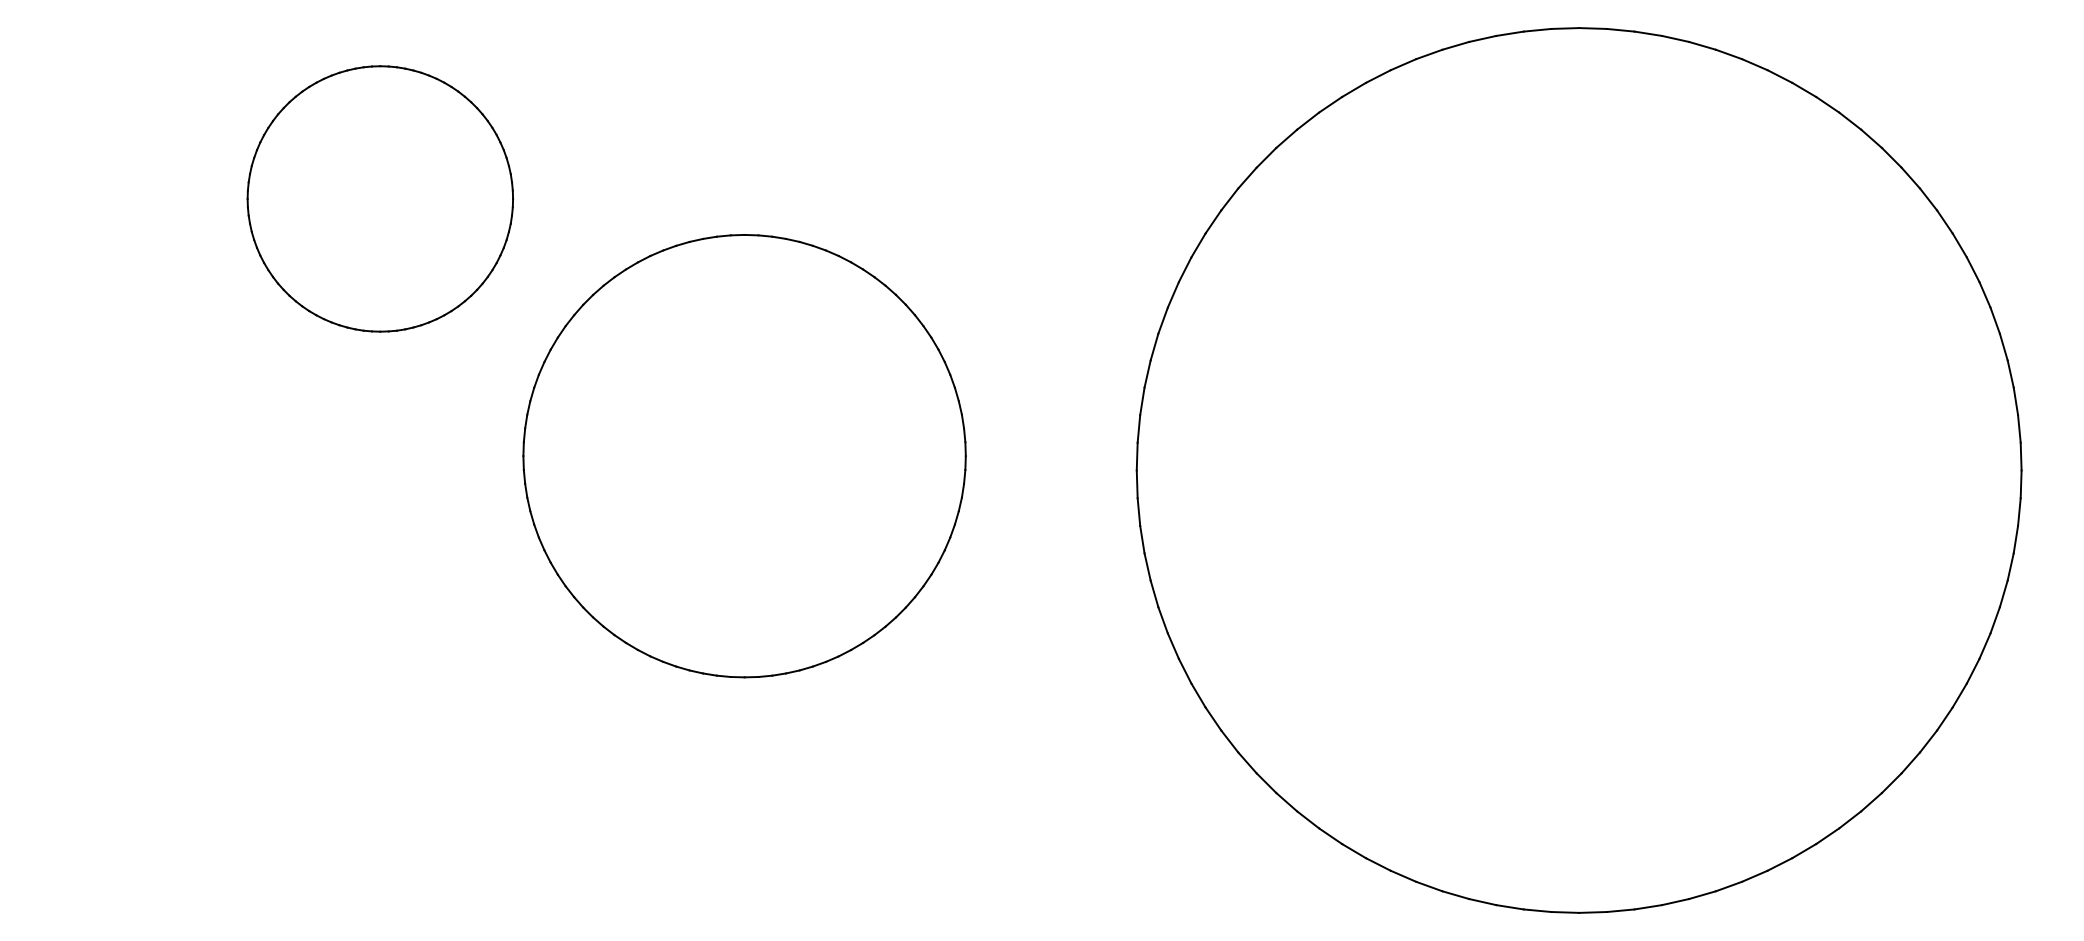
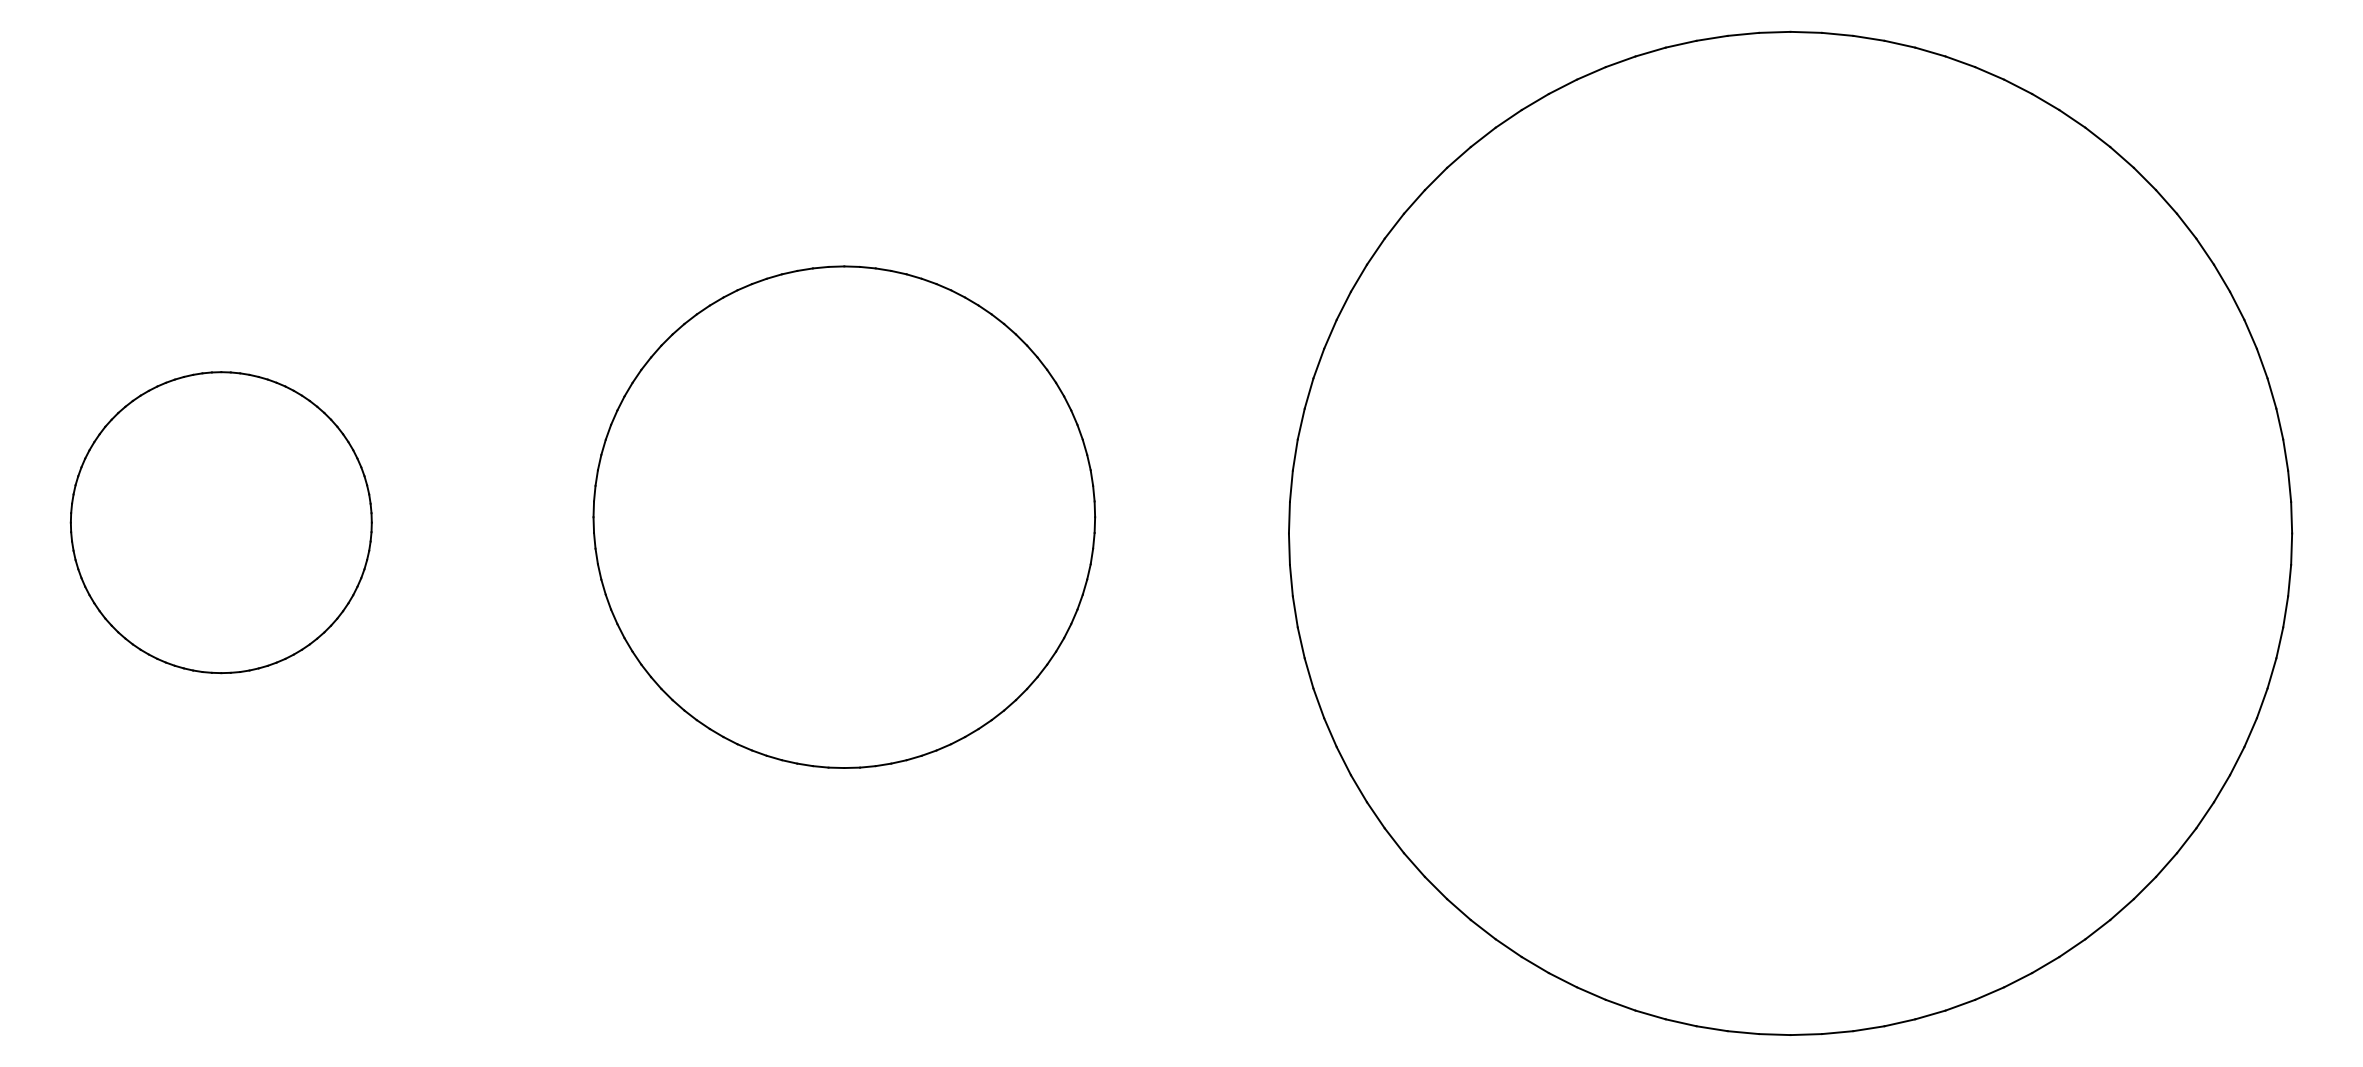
part: (379, 198) -> (220, 522), moved

